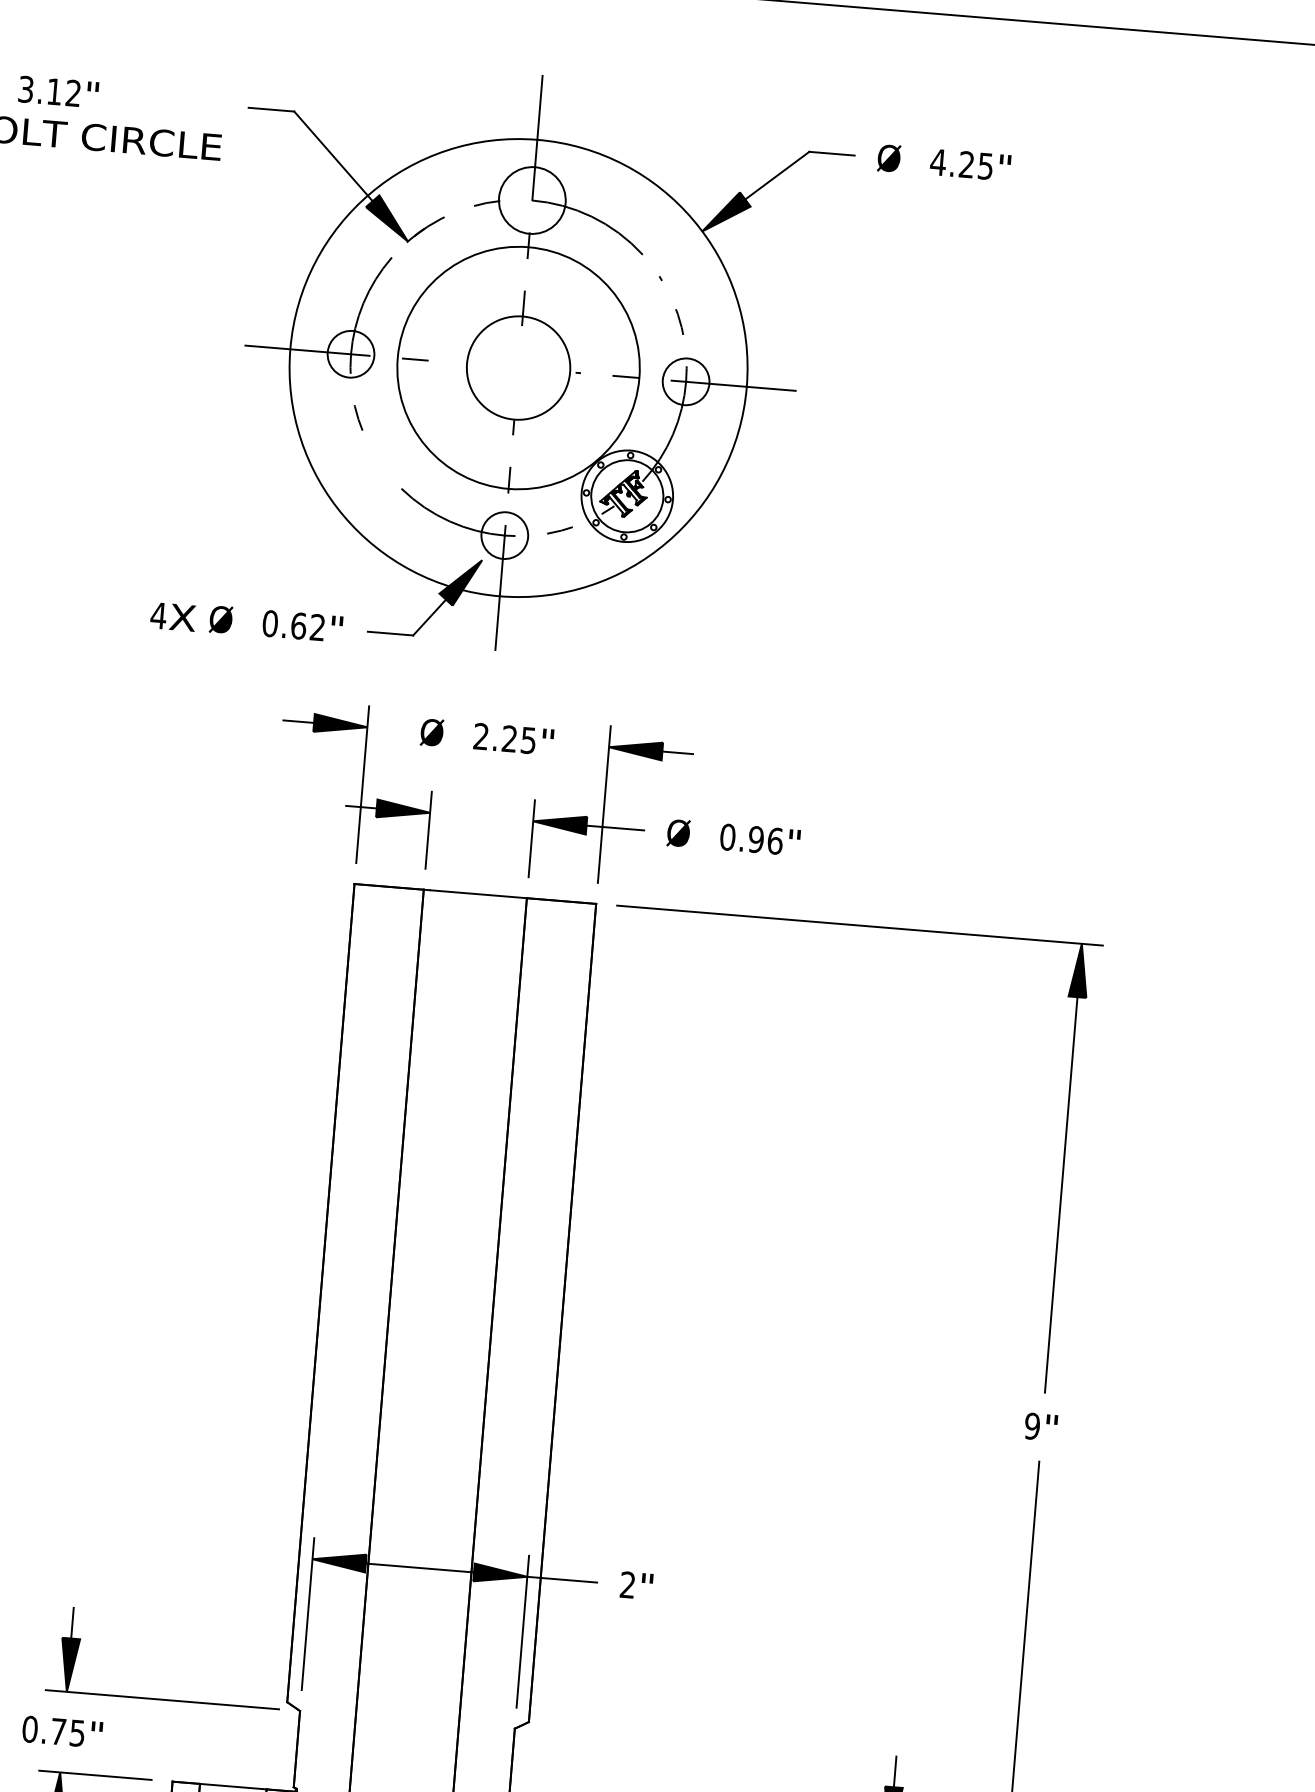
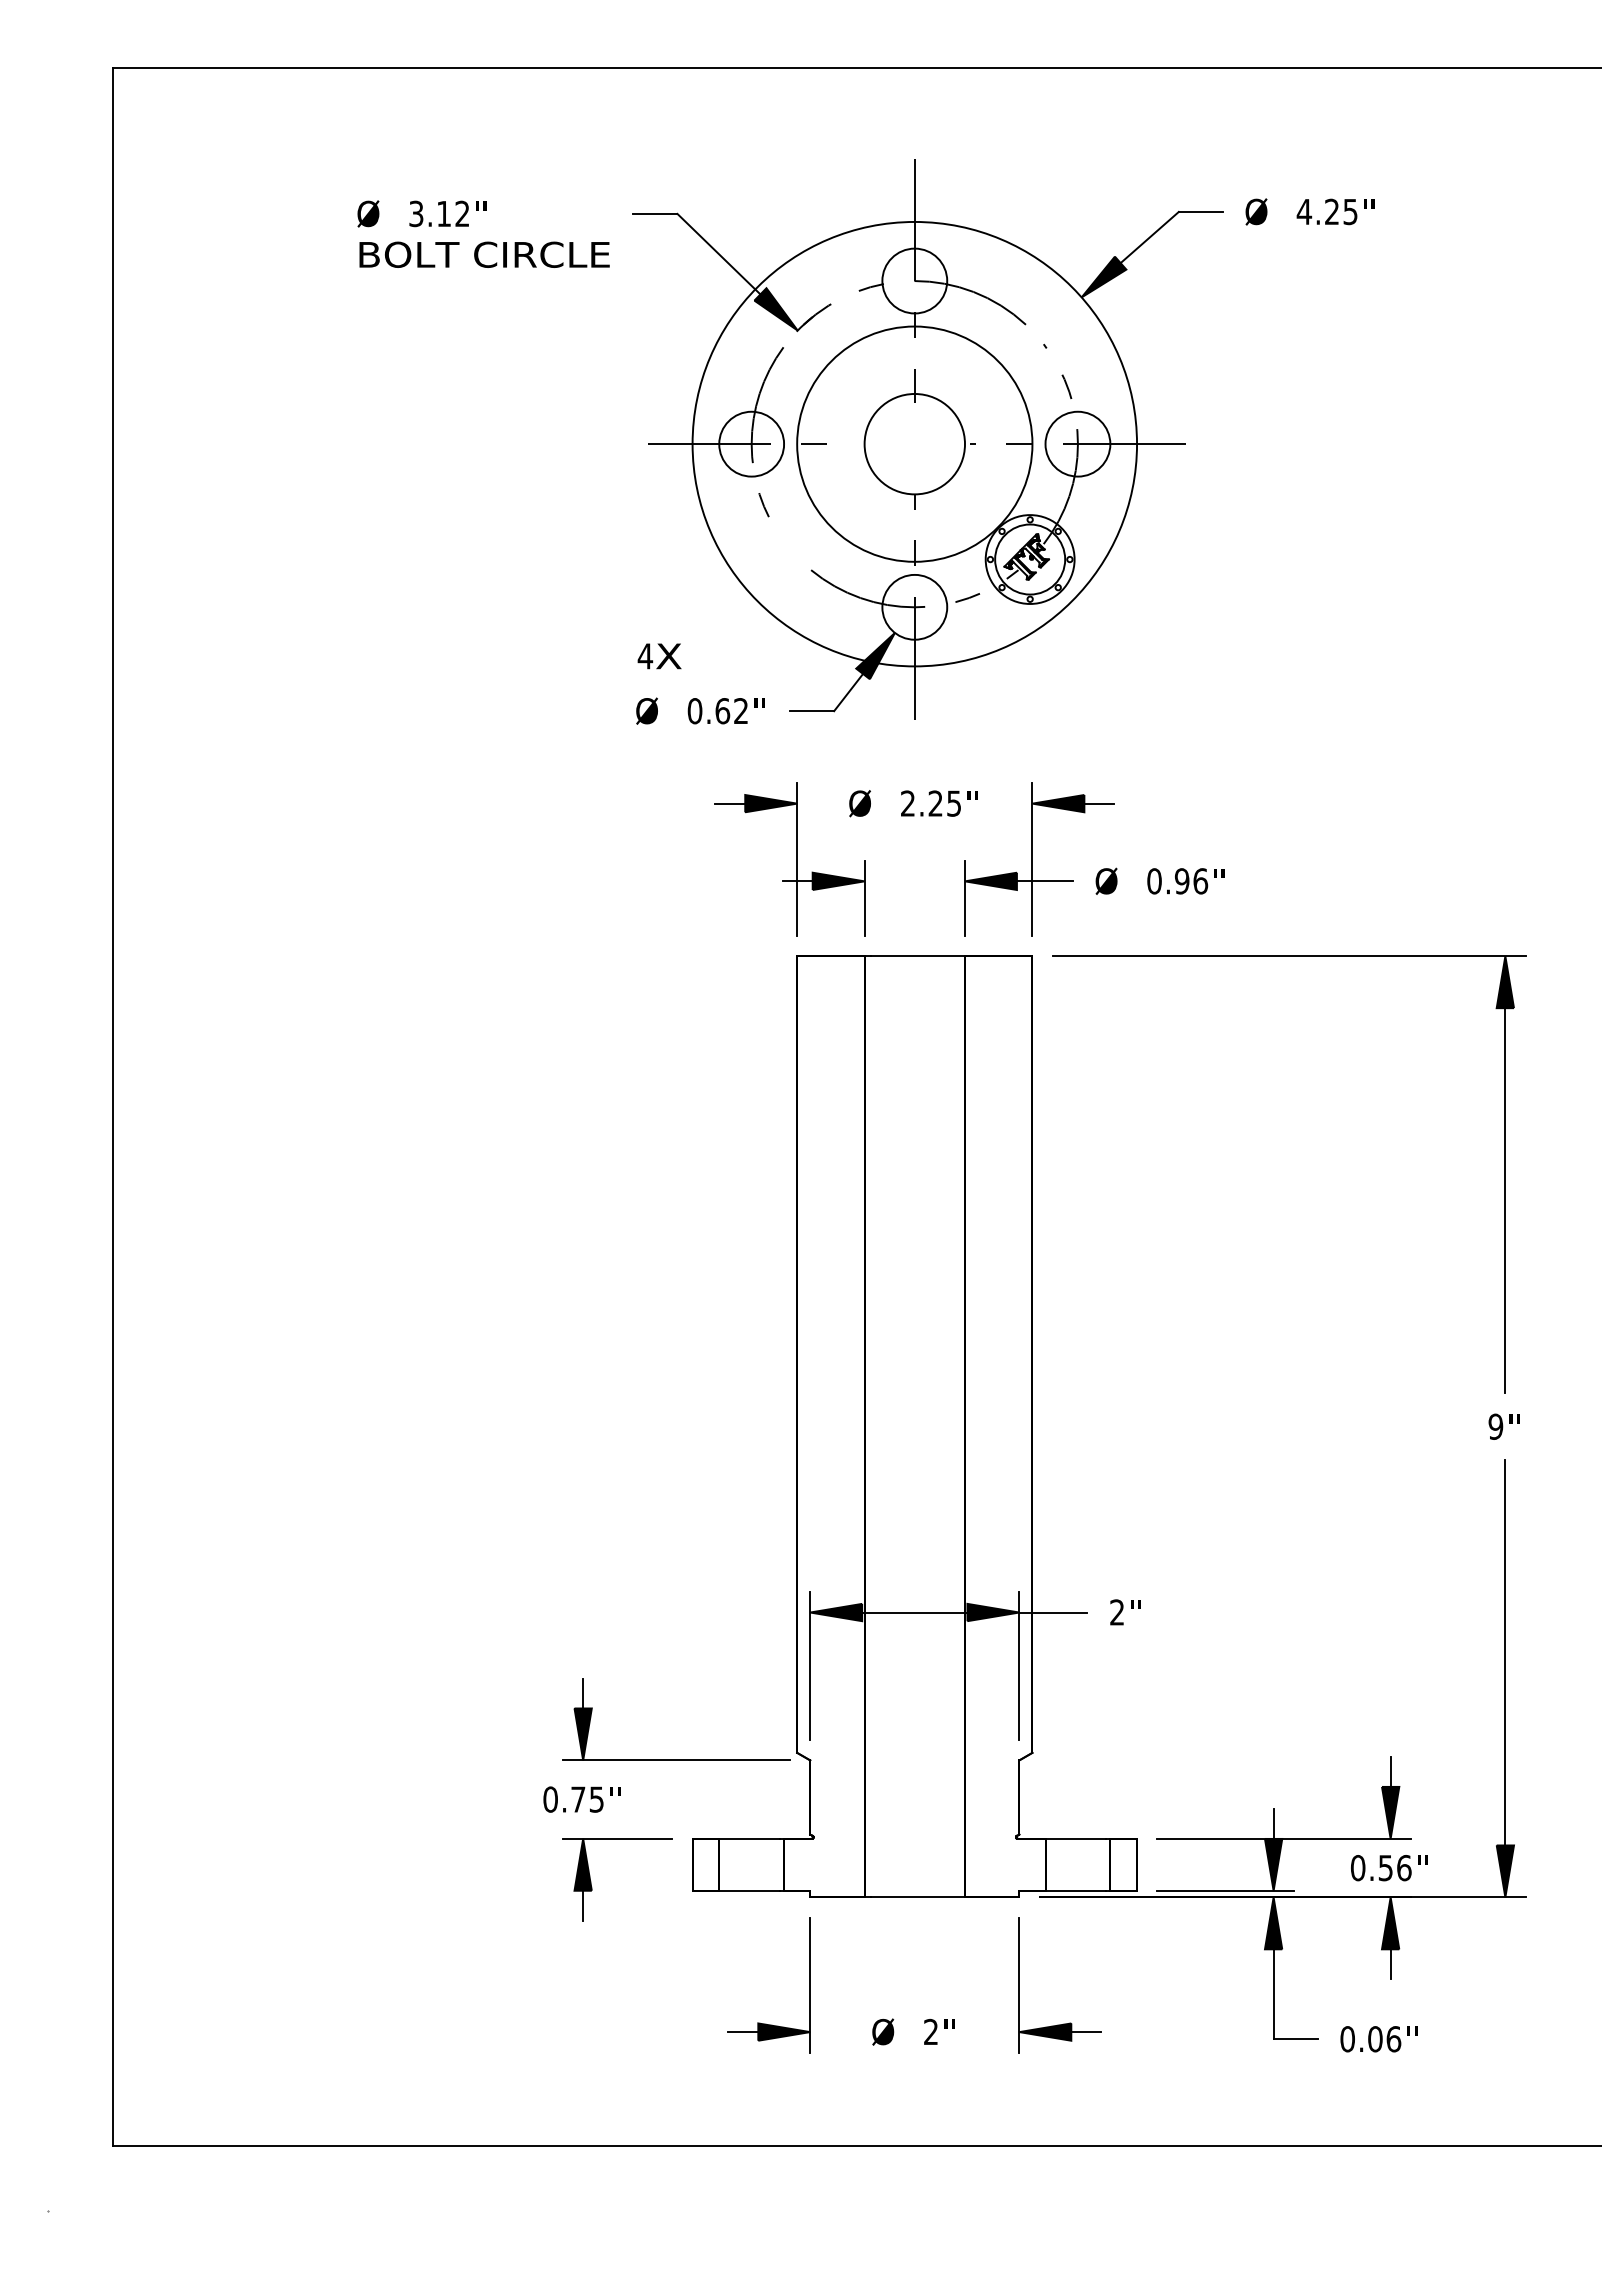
circle: (350, 353) -> (751, 443), size x1.43
circle: (685, 381) -> (1077, 443), size x1.43
circle: (504, 534) -> (914, 606), size x1.43
text: (173, 617) -> (659, 656), moved

